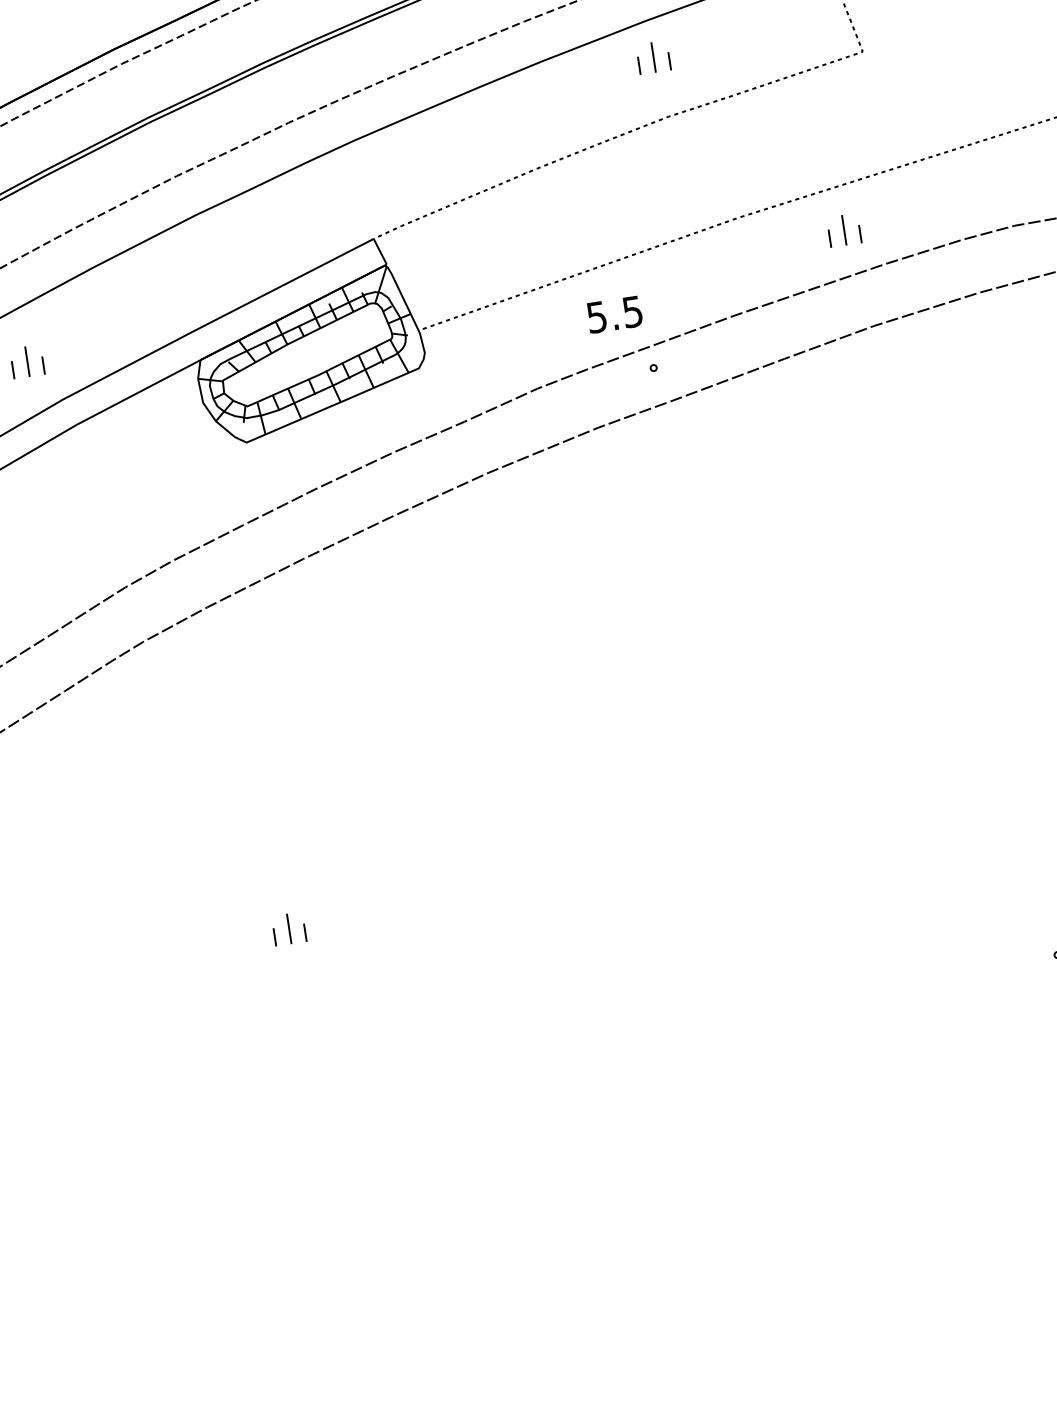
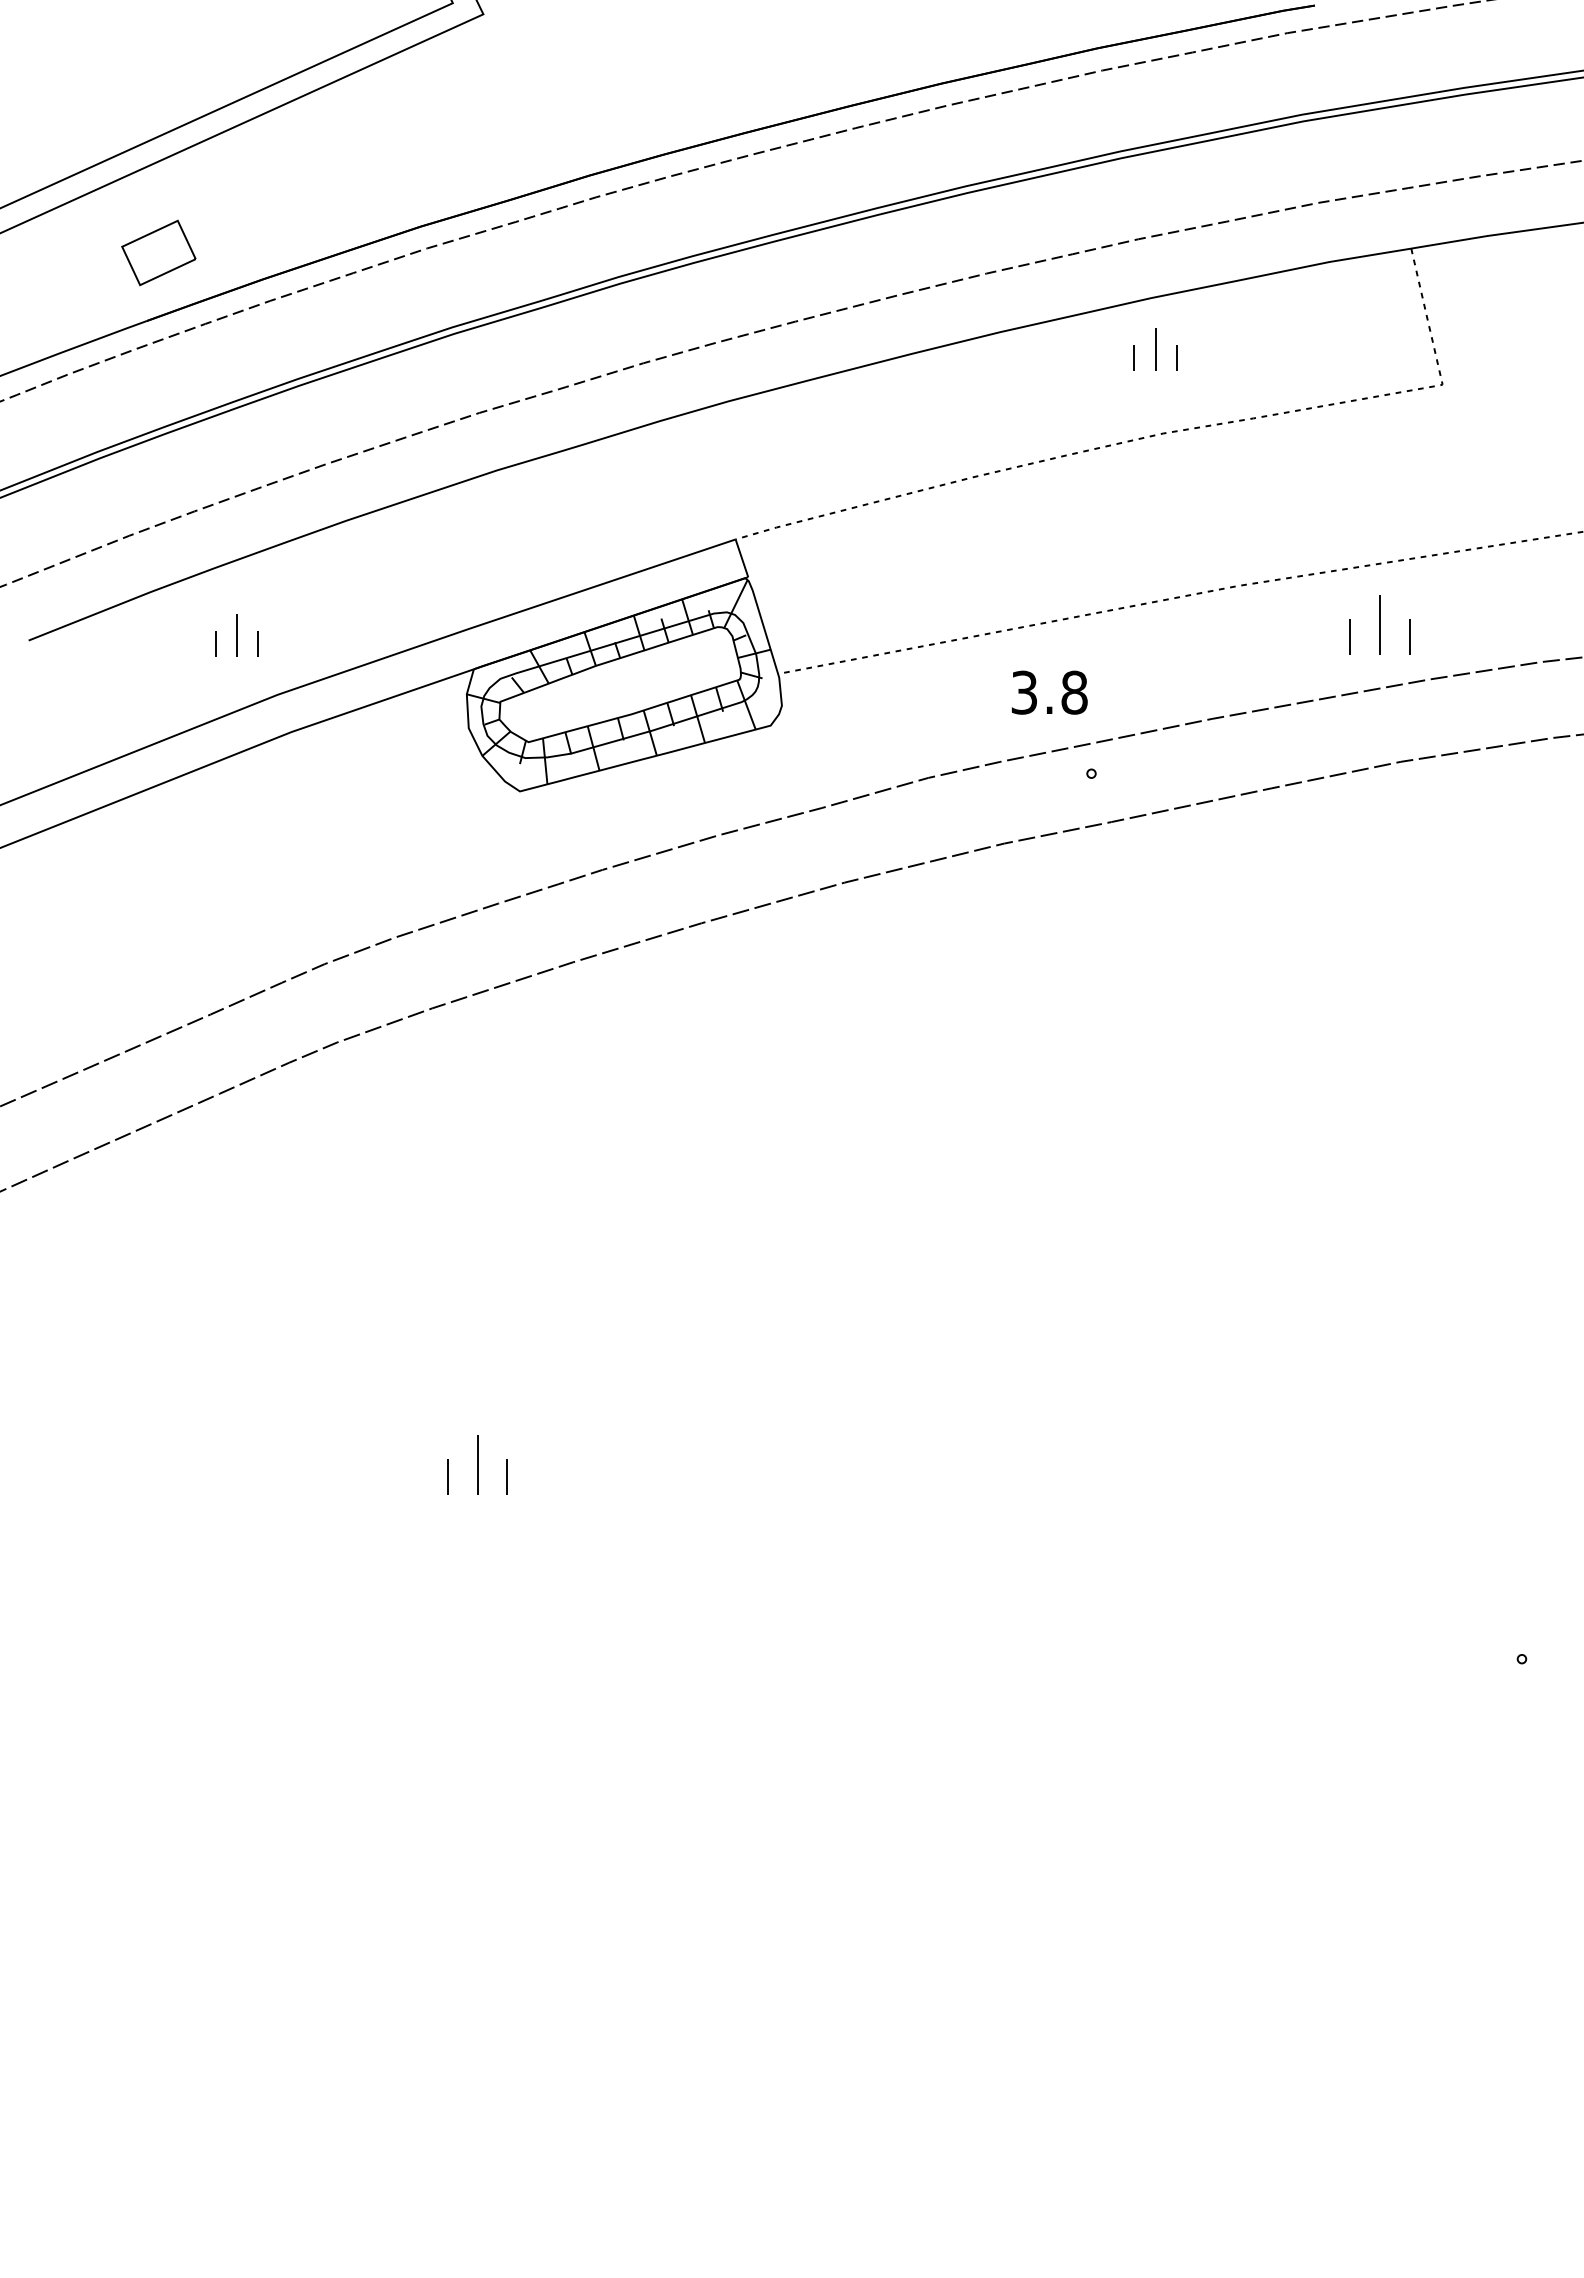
part: (844, 230) -> (1380, 624), size x1.4
text: (614, 314) -> (1049, 692), 5.5 -> 3.8
part: (289, 928) -> (477, 1464), size x1.4

